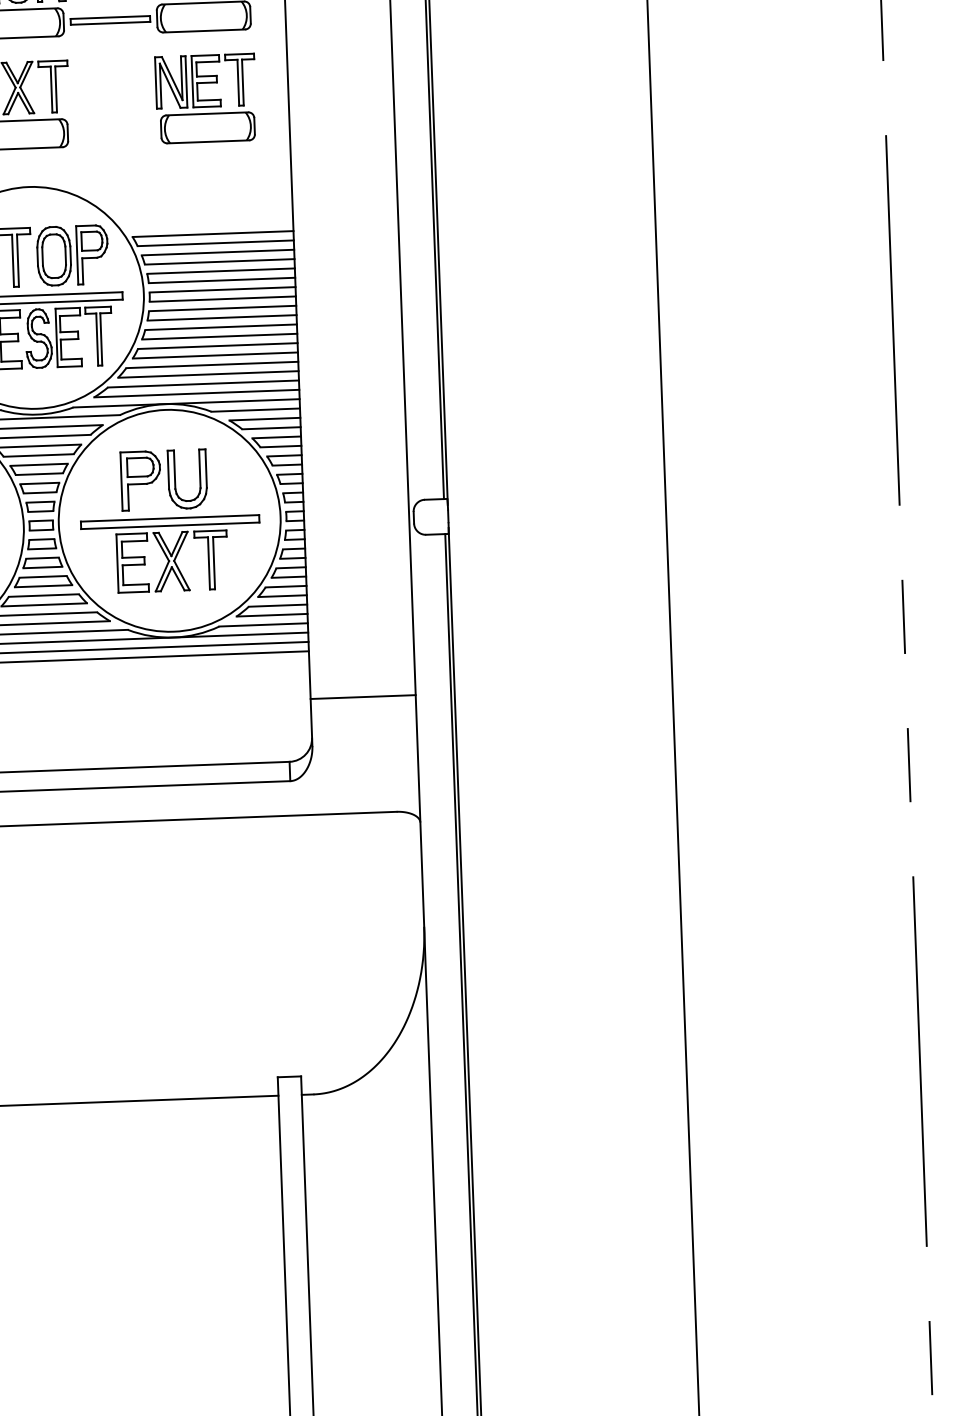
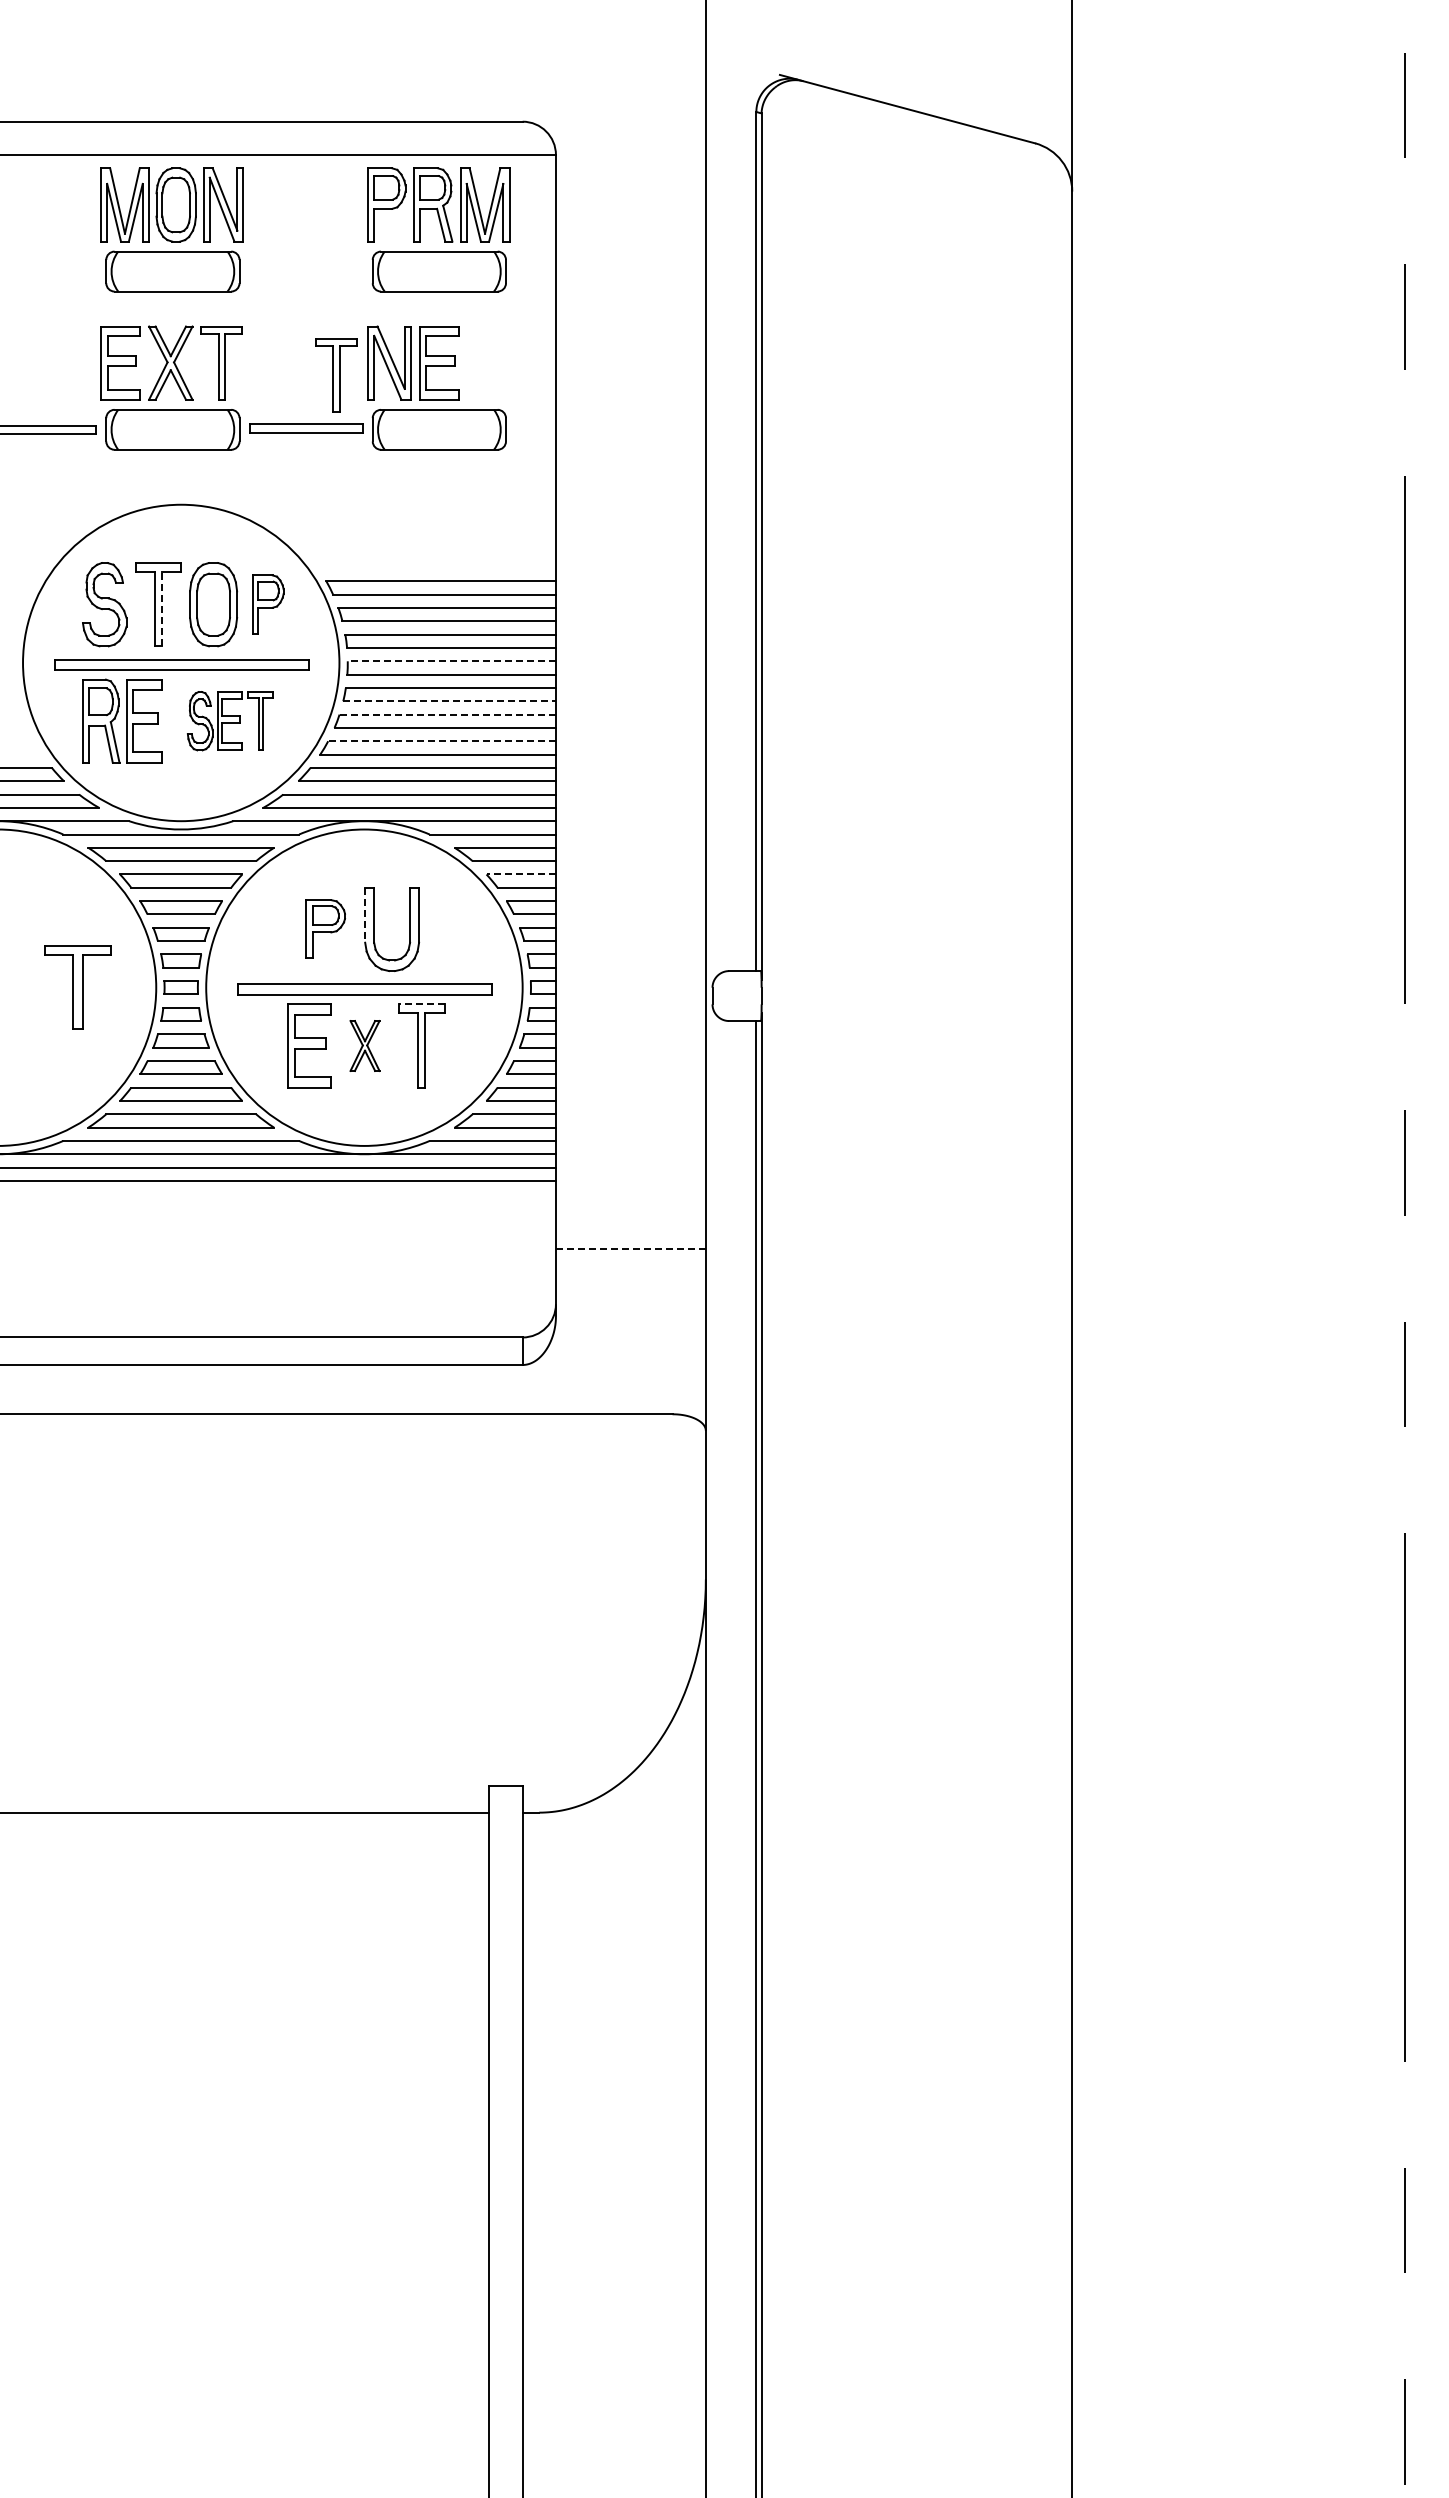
part: (110, 20) -> (306, 428), moved
part: (240, 80) -> (336, 375), moved
part: (92, 254) -> (268, 604), size x0.7
line: (17, 260) -> (161, 608), solid -> dashed
line: (222, 289) -> (451, 661), solid -> dashed
line: (222, 318) -> (450, 701), solid -> dashed
line: (220, 327) -> (447, 714), solid -> dashed
part: (68, 336) -> (230, 720), size x0.7
line: (218, 346) -> (442, 741), solid -> dashed
line: (276, 437) -> (521, 874), solid -> dashed
line: (168, 470) -> (365, 915), solid -> dashed
part: (140, 480) -> (325, 928), size x0.7
line: (210, 531) -> (421, 1004), solid -> dashed
part: (171, 561) -> (364, 1045), size x0.6
line: (362, 697) -> (630, 1249), solid -> dashed

